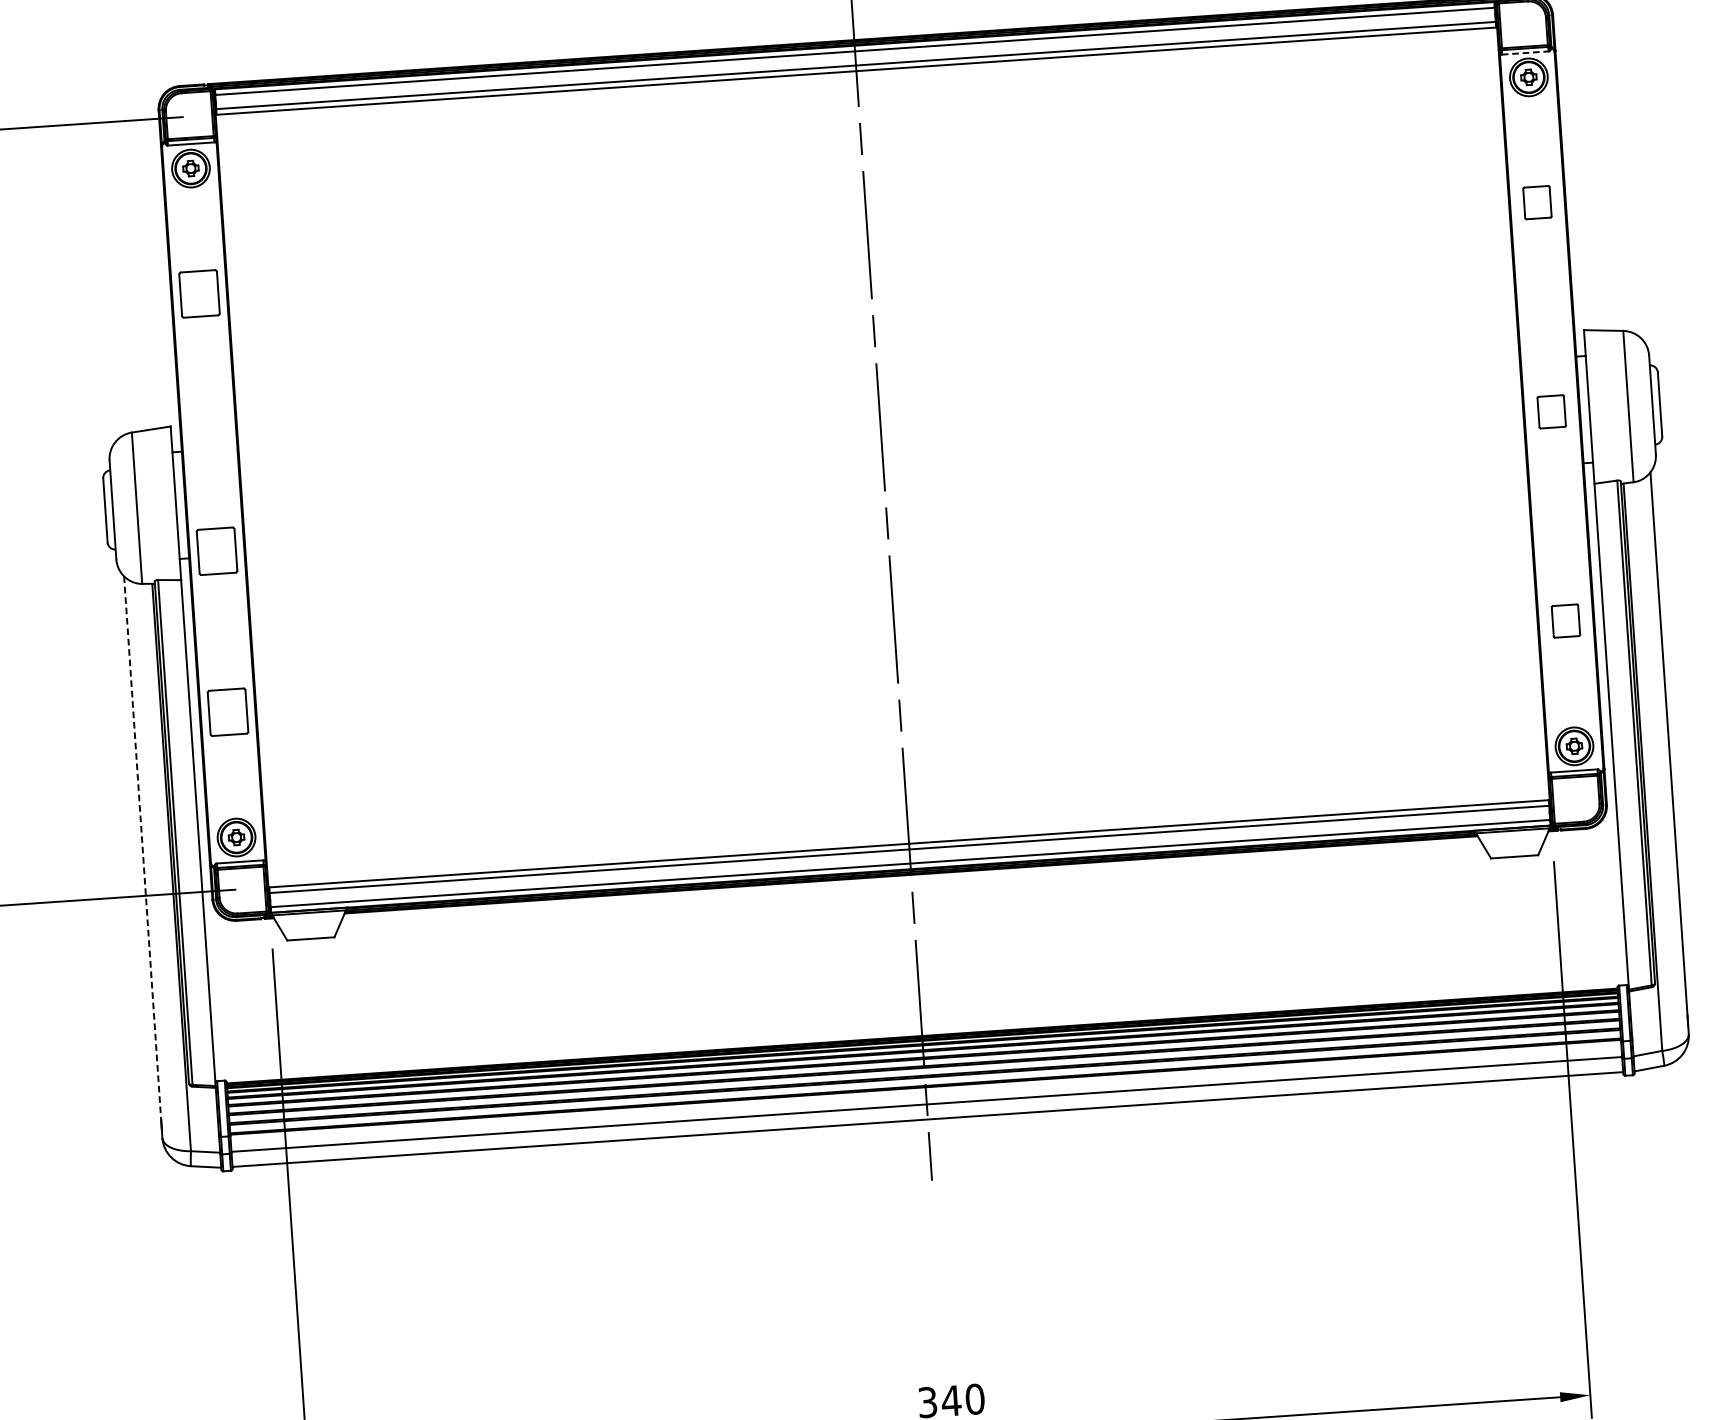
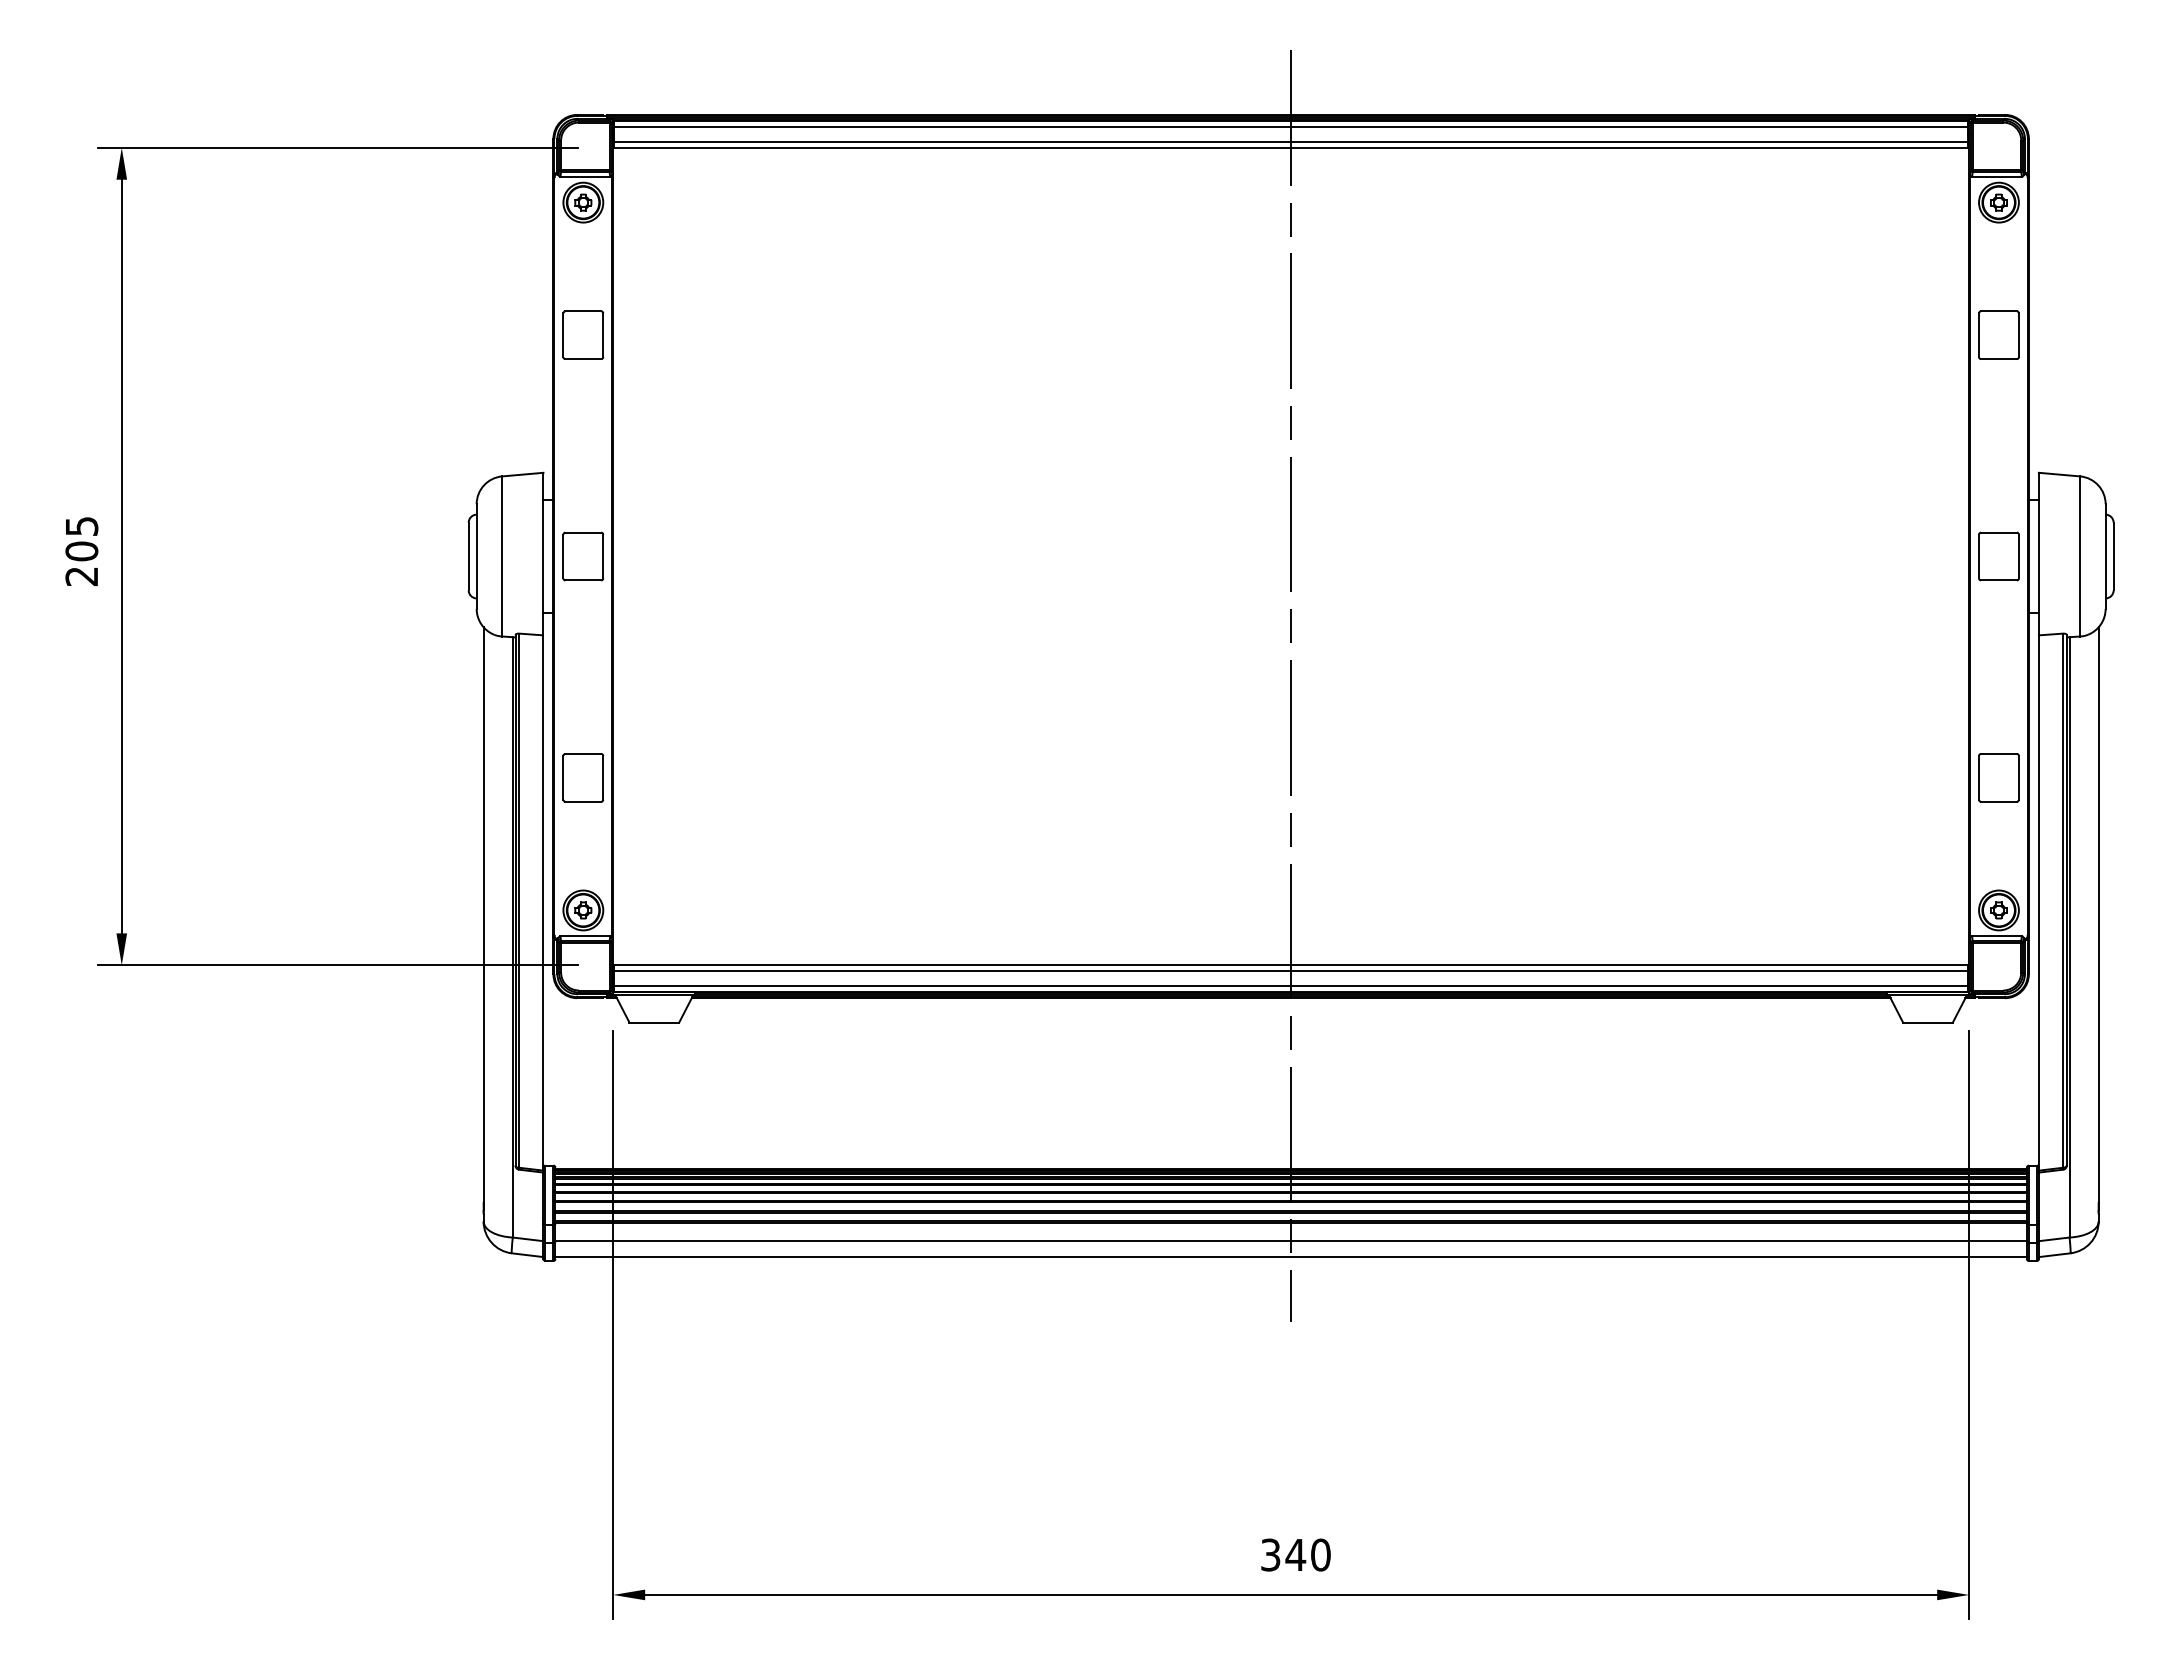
line: (1524, 52) -> (1996, 176), dashed -> solid
part: (1536, 202) -> (1998, 334), size x1.43
part: (1551, 411) -> (1998, 556), size x1.43
part: (216, 551) -> (582, 556), moved
part: (1565, 620) -> (1998, 777), size x1.43
line: (142, 848) -> (483, 915), dashed -> solid

